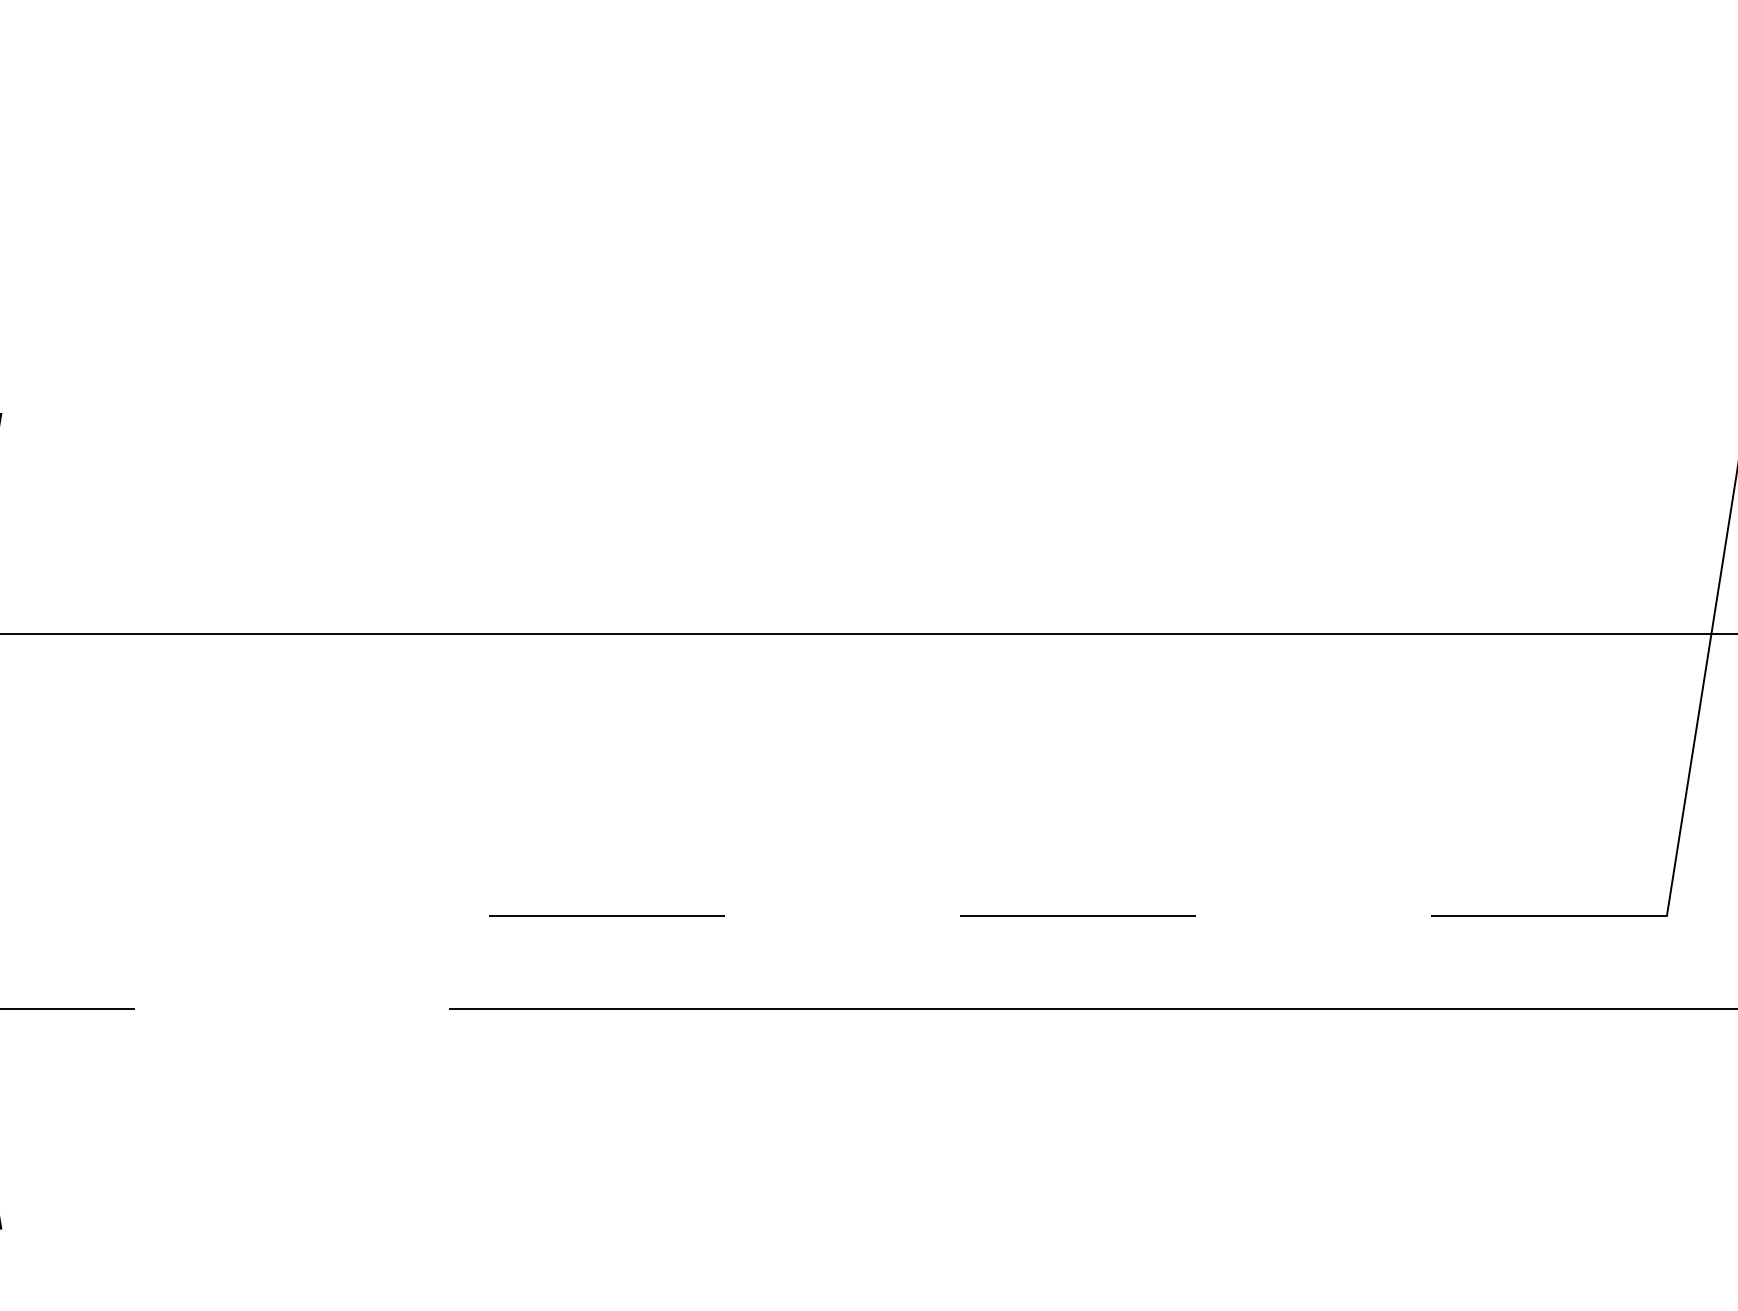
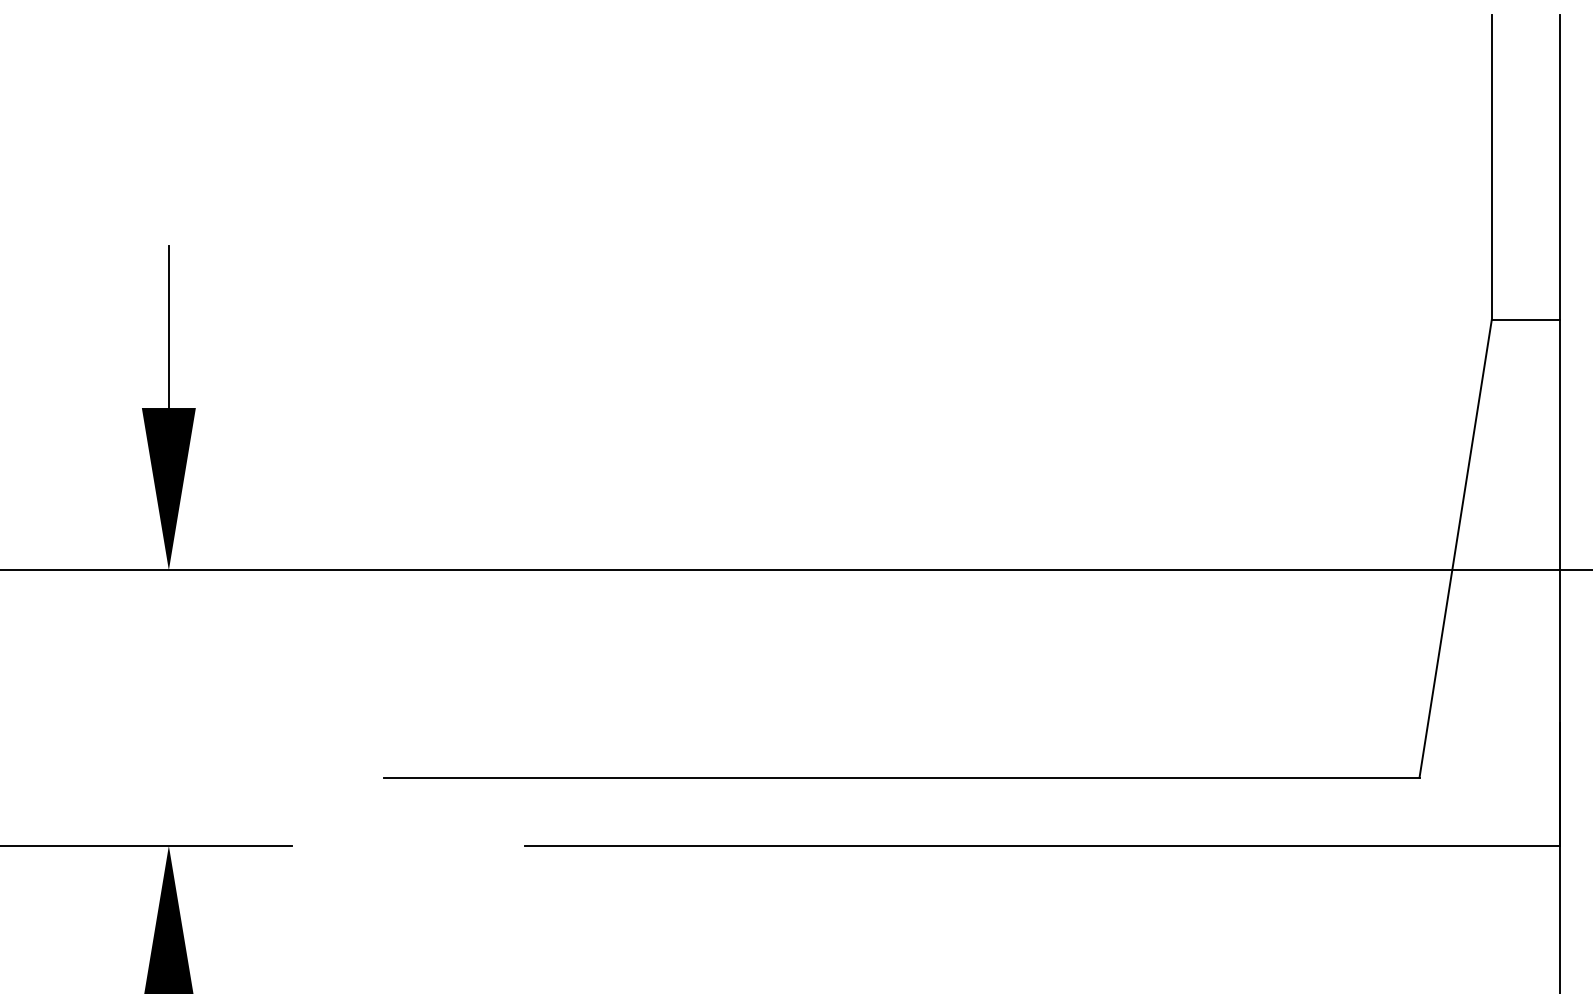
line: (962, 915) -> (901, 777), dashed -> solid

